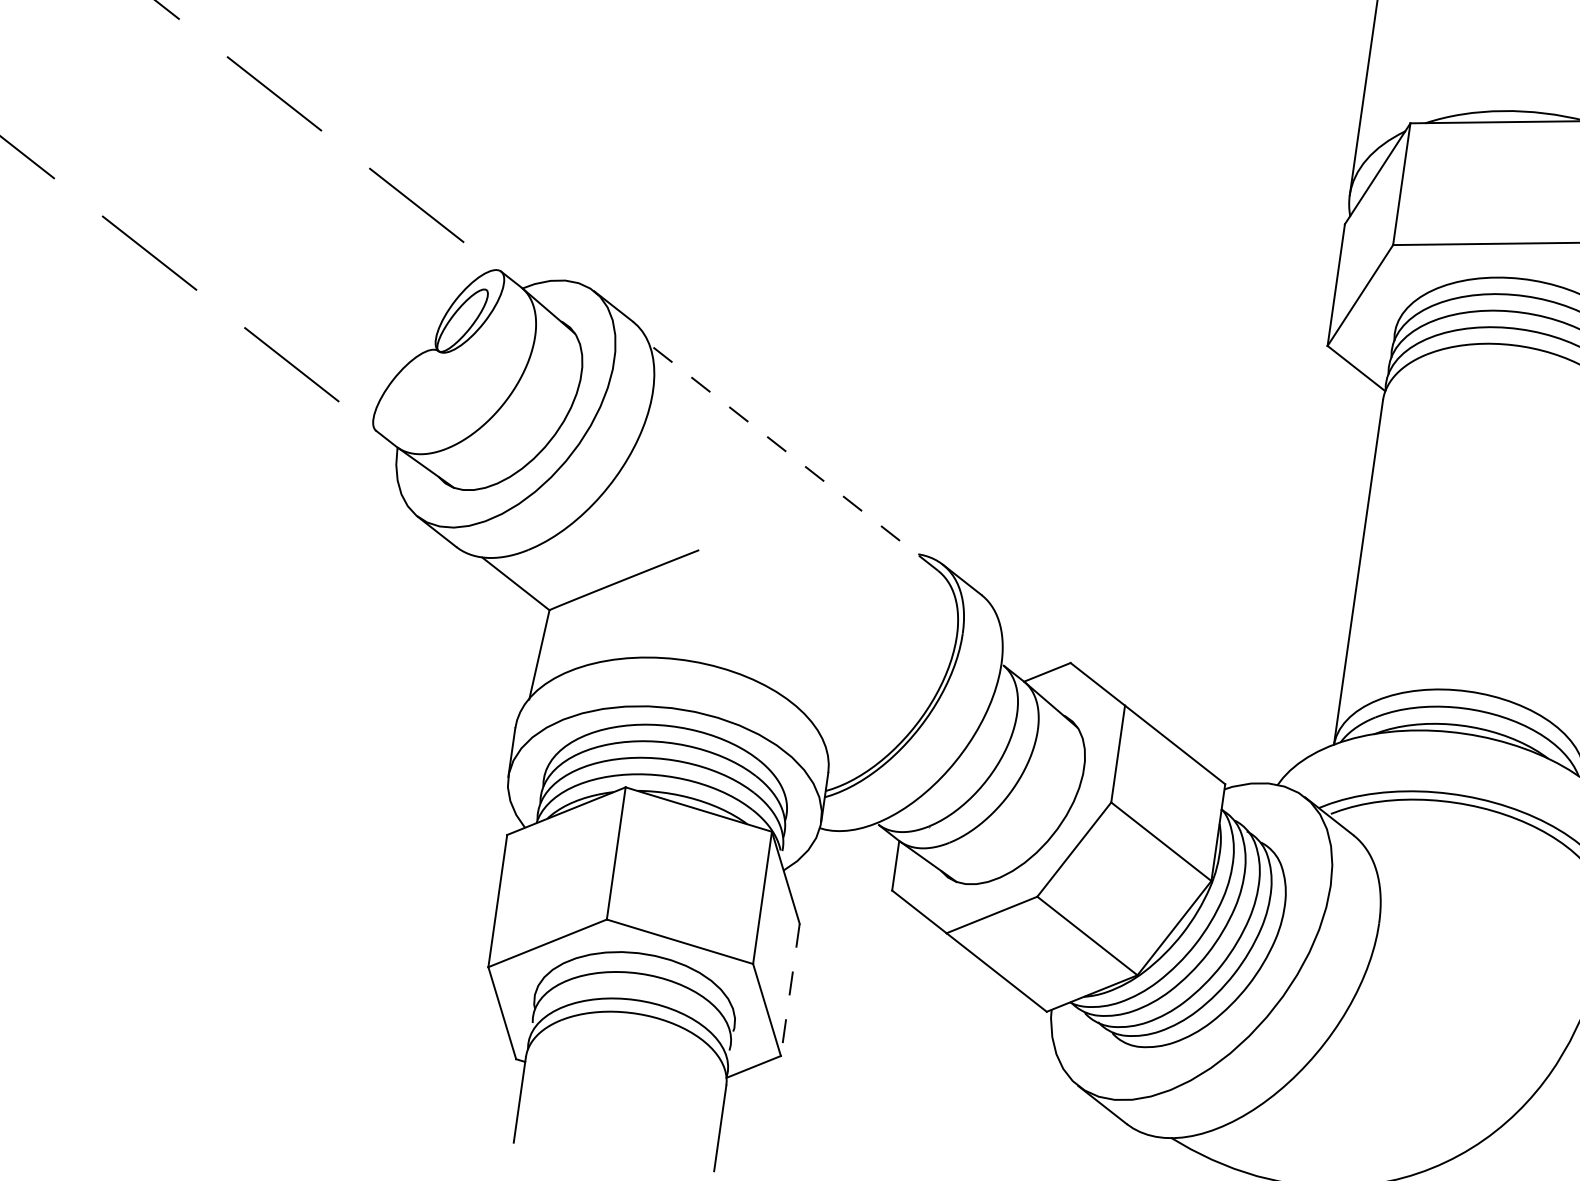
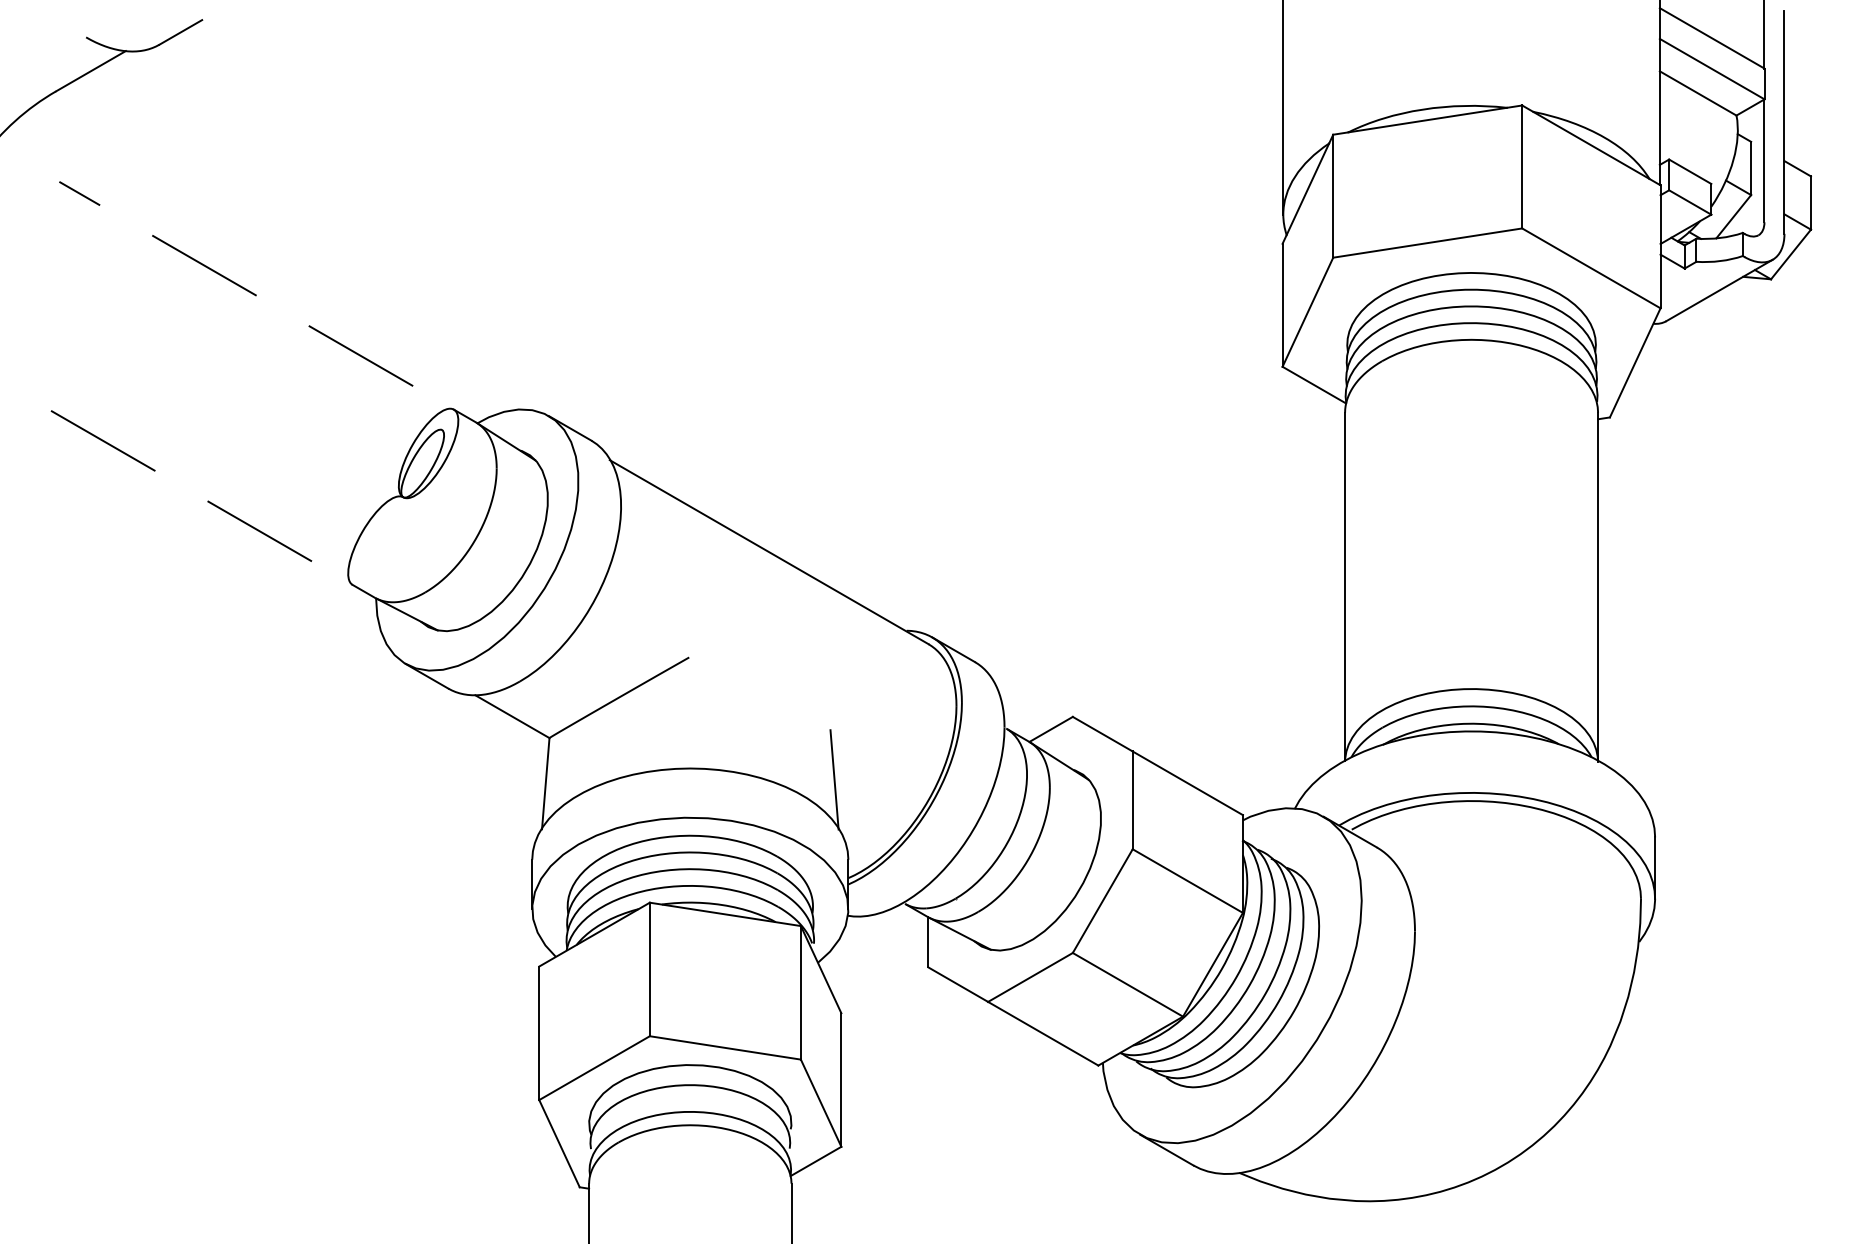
line: (793, 457) -> (769, 552), dashed -> solid
line: (825, 691) -> (834, 779), added
line: (790, 990) -> (841, 1080), dashed -> solid

